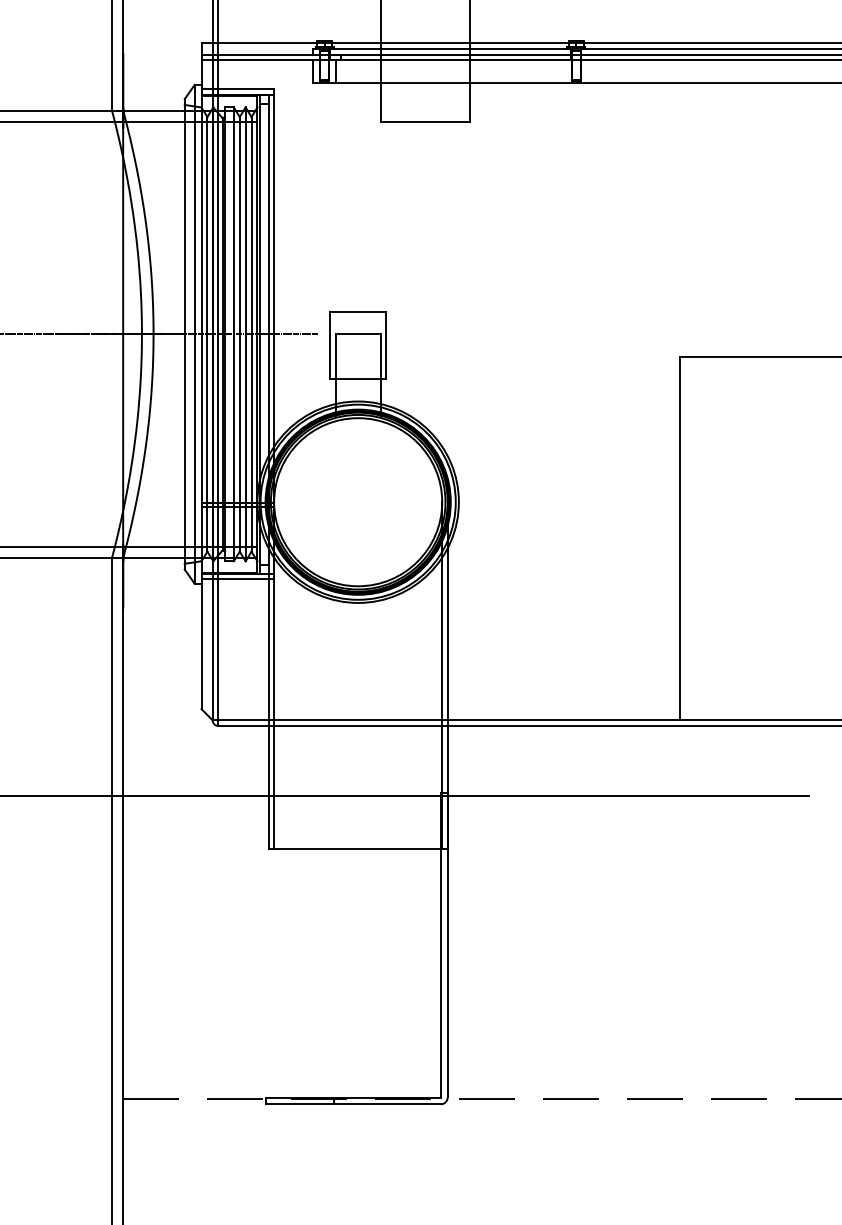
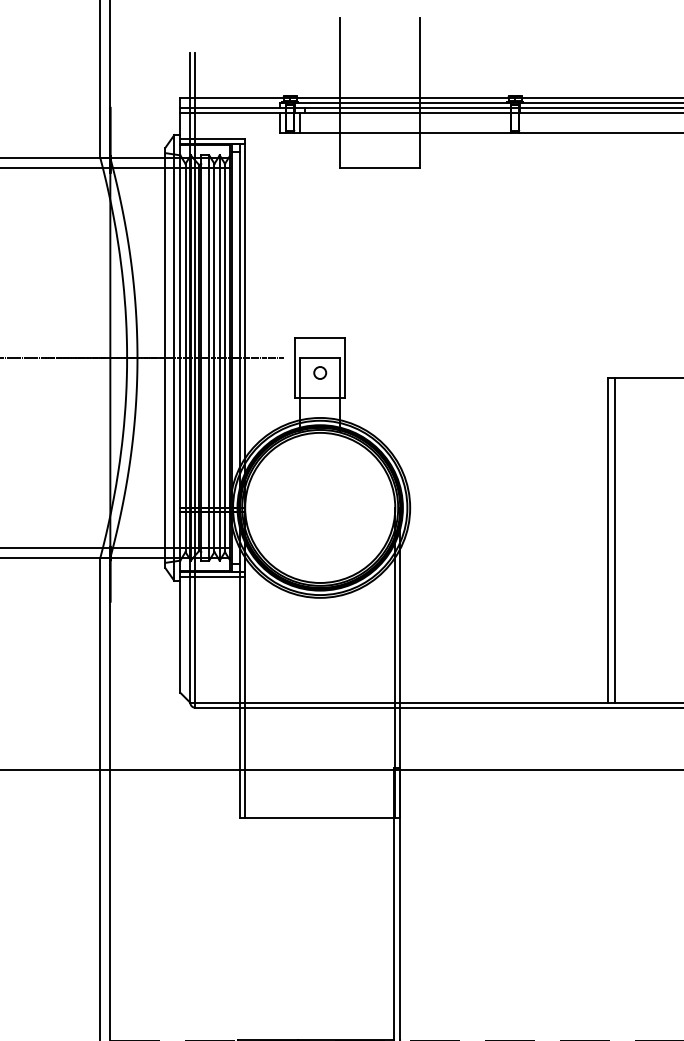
circle: (357, 350) -> (319, 372), added
line: (688, 538) -> (615, 540), added

